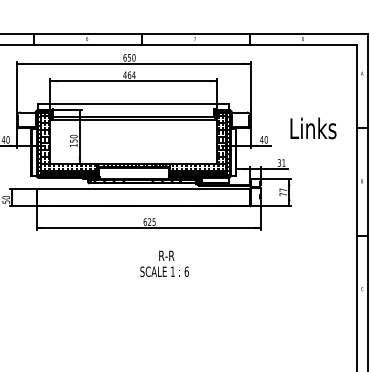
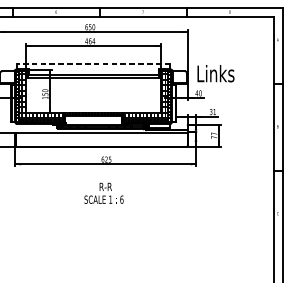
line: (133, 103) -> (93, 64), solid -> dashed
text: (313, 128) -> (215, 73), moved
text: (164, 263) -> (103, 193), moved

